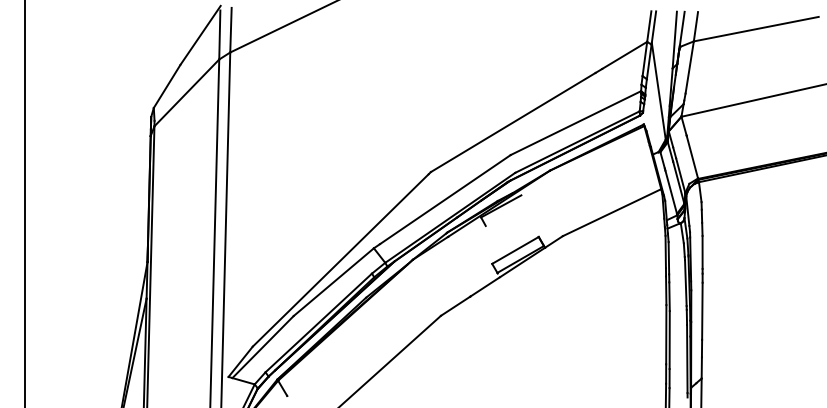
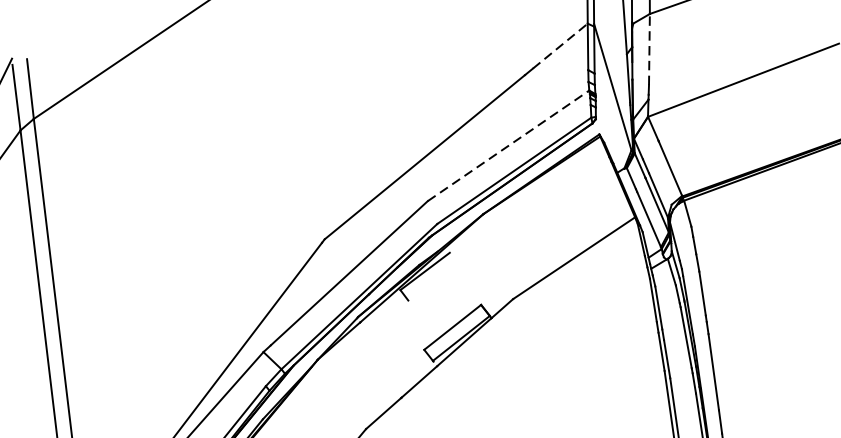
line: (625, 55) -> (561, 46), solid -> dashed
line: (689, 66) -> (648, 48), solid -> dashed
line: (575, 123) -> (508, 146), solid -> dashed

